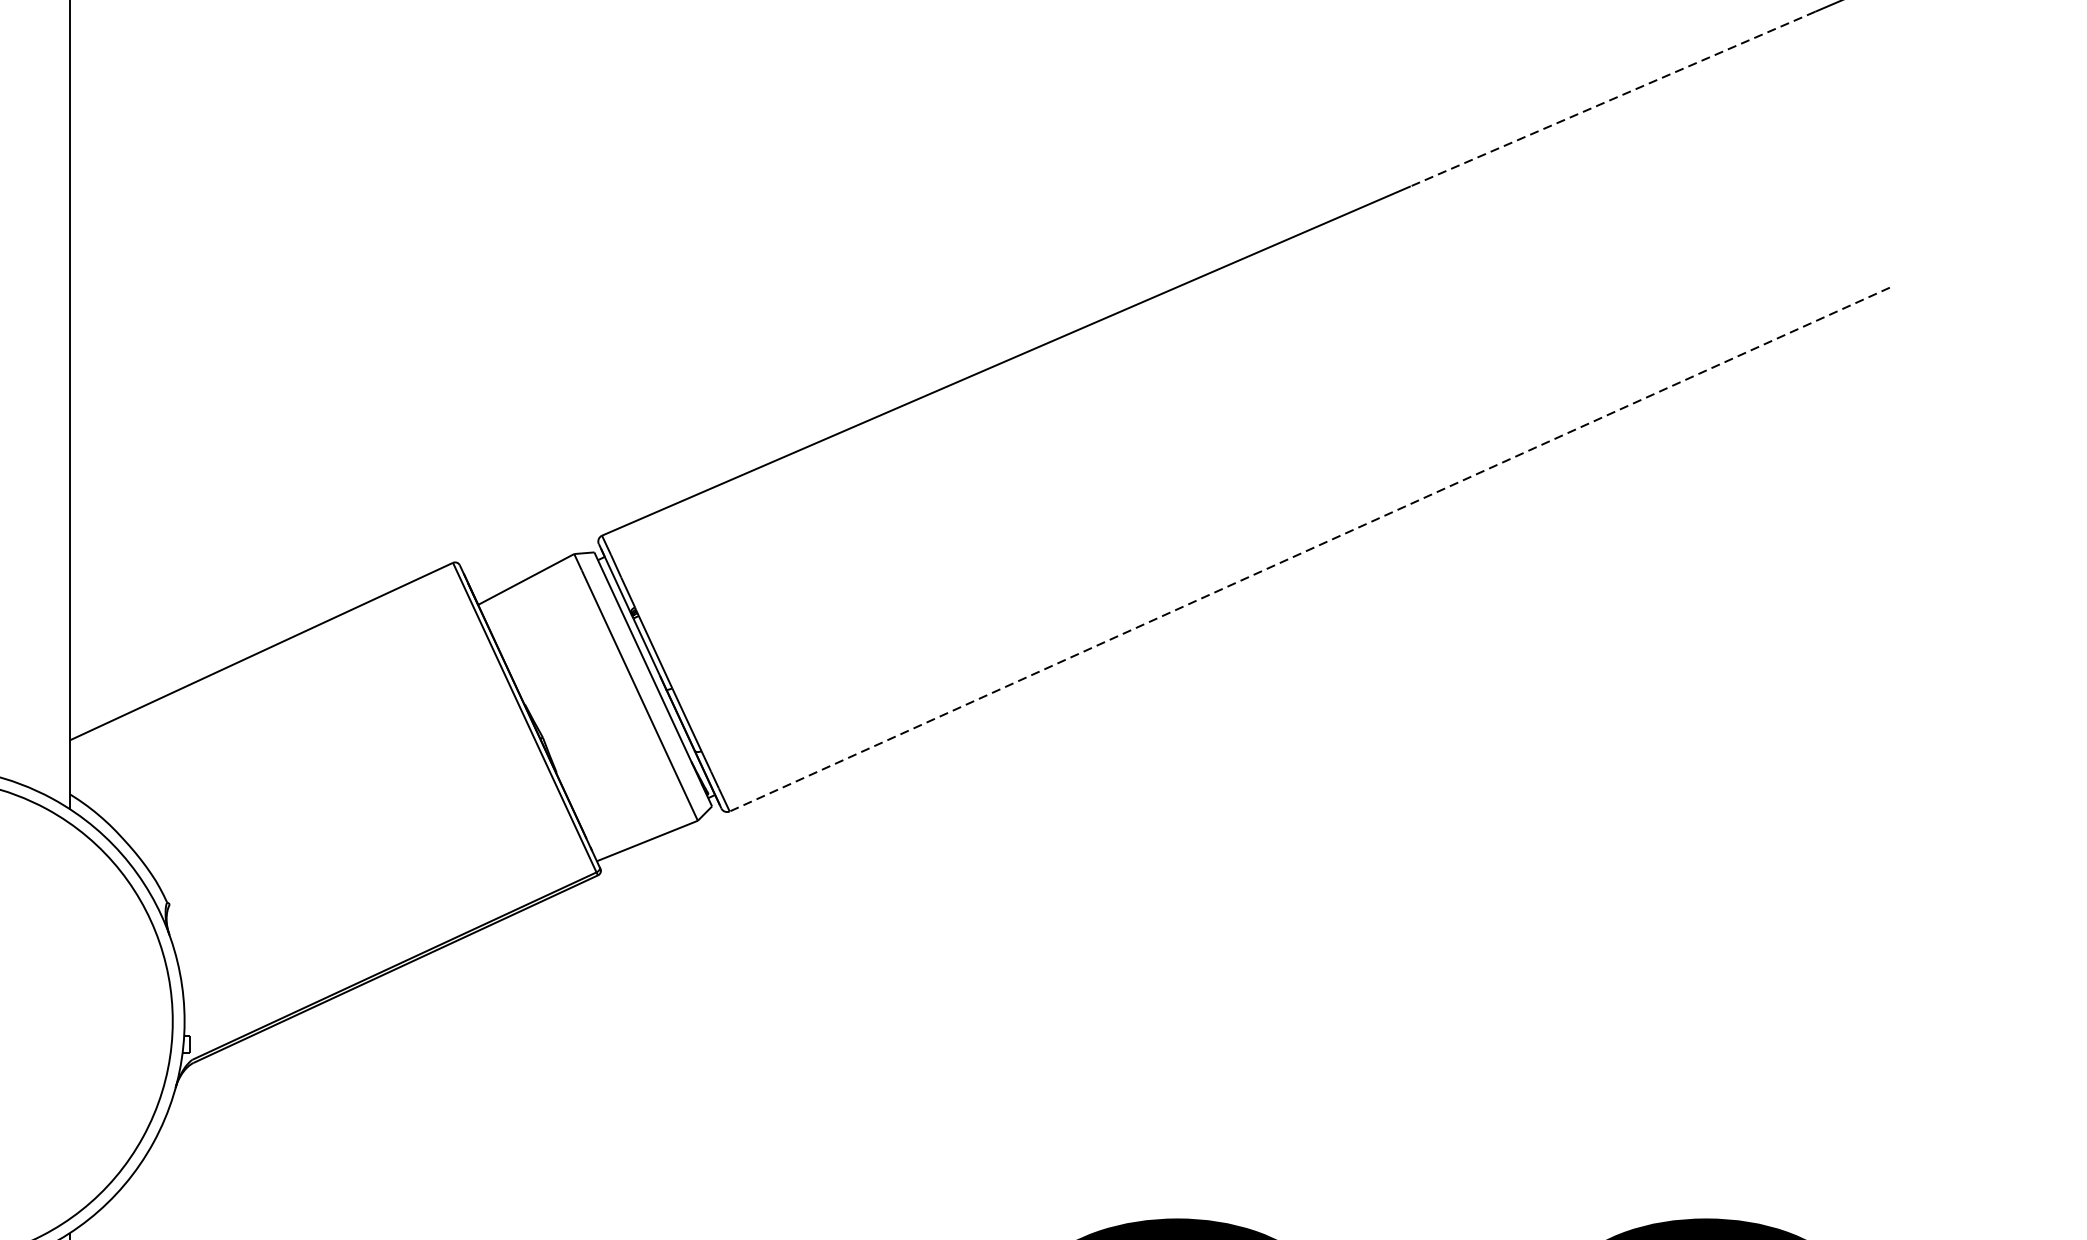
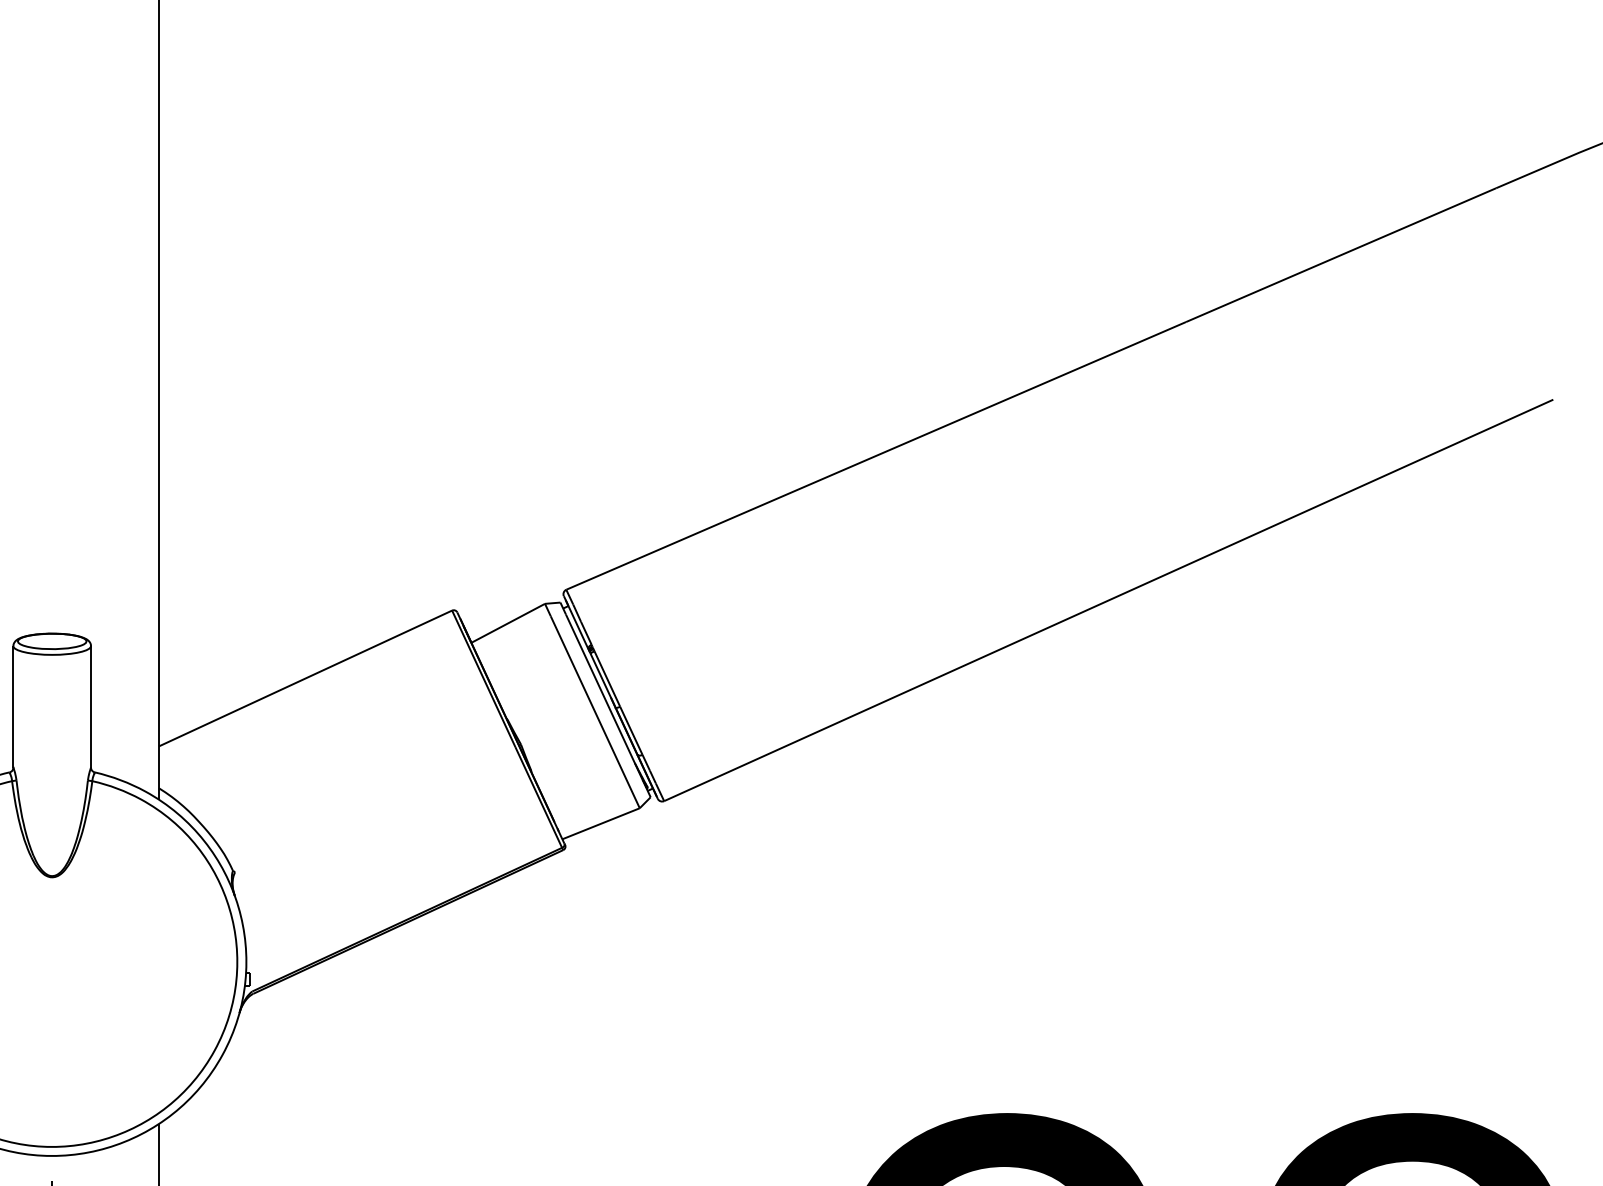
line: (1613, 99) -> (1341, 255), dashed -> solid
line: (1309, 549) -> (1108, 600), dashed -> solid

